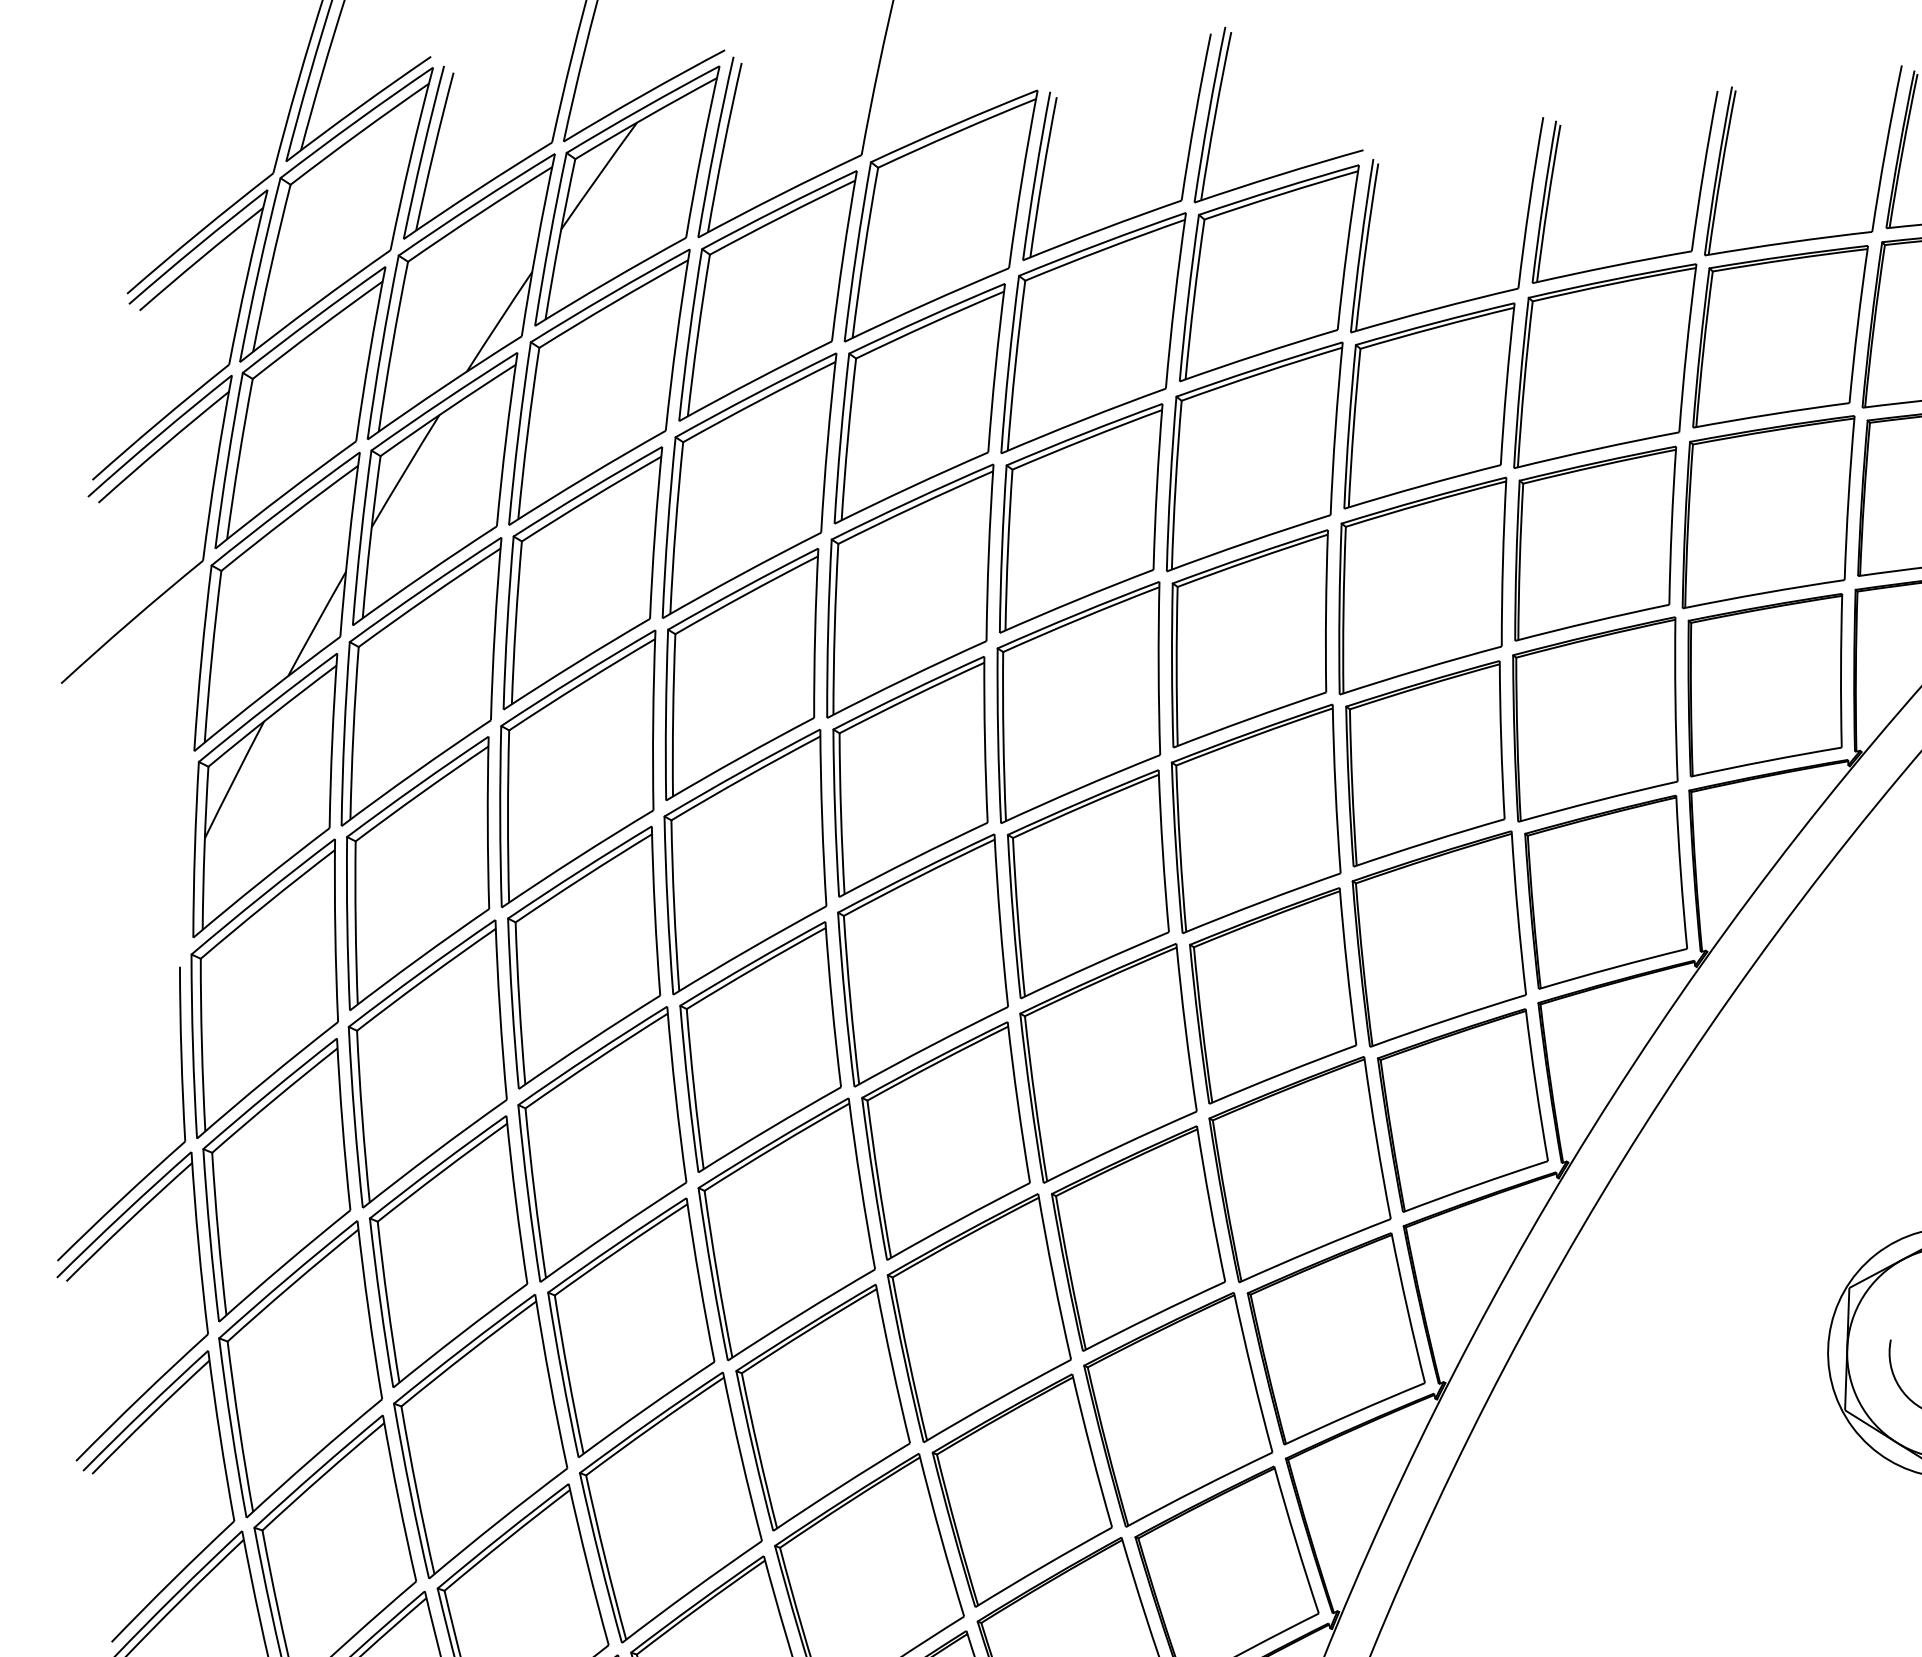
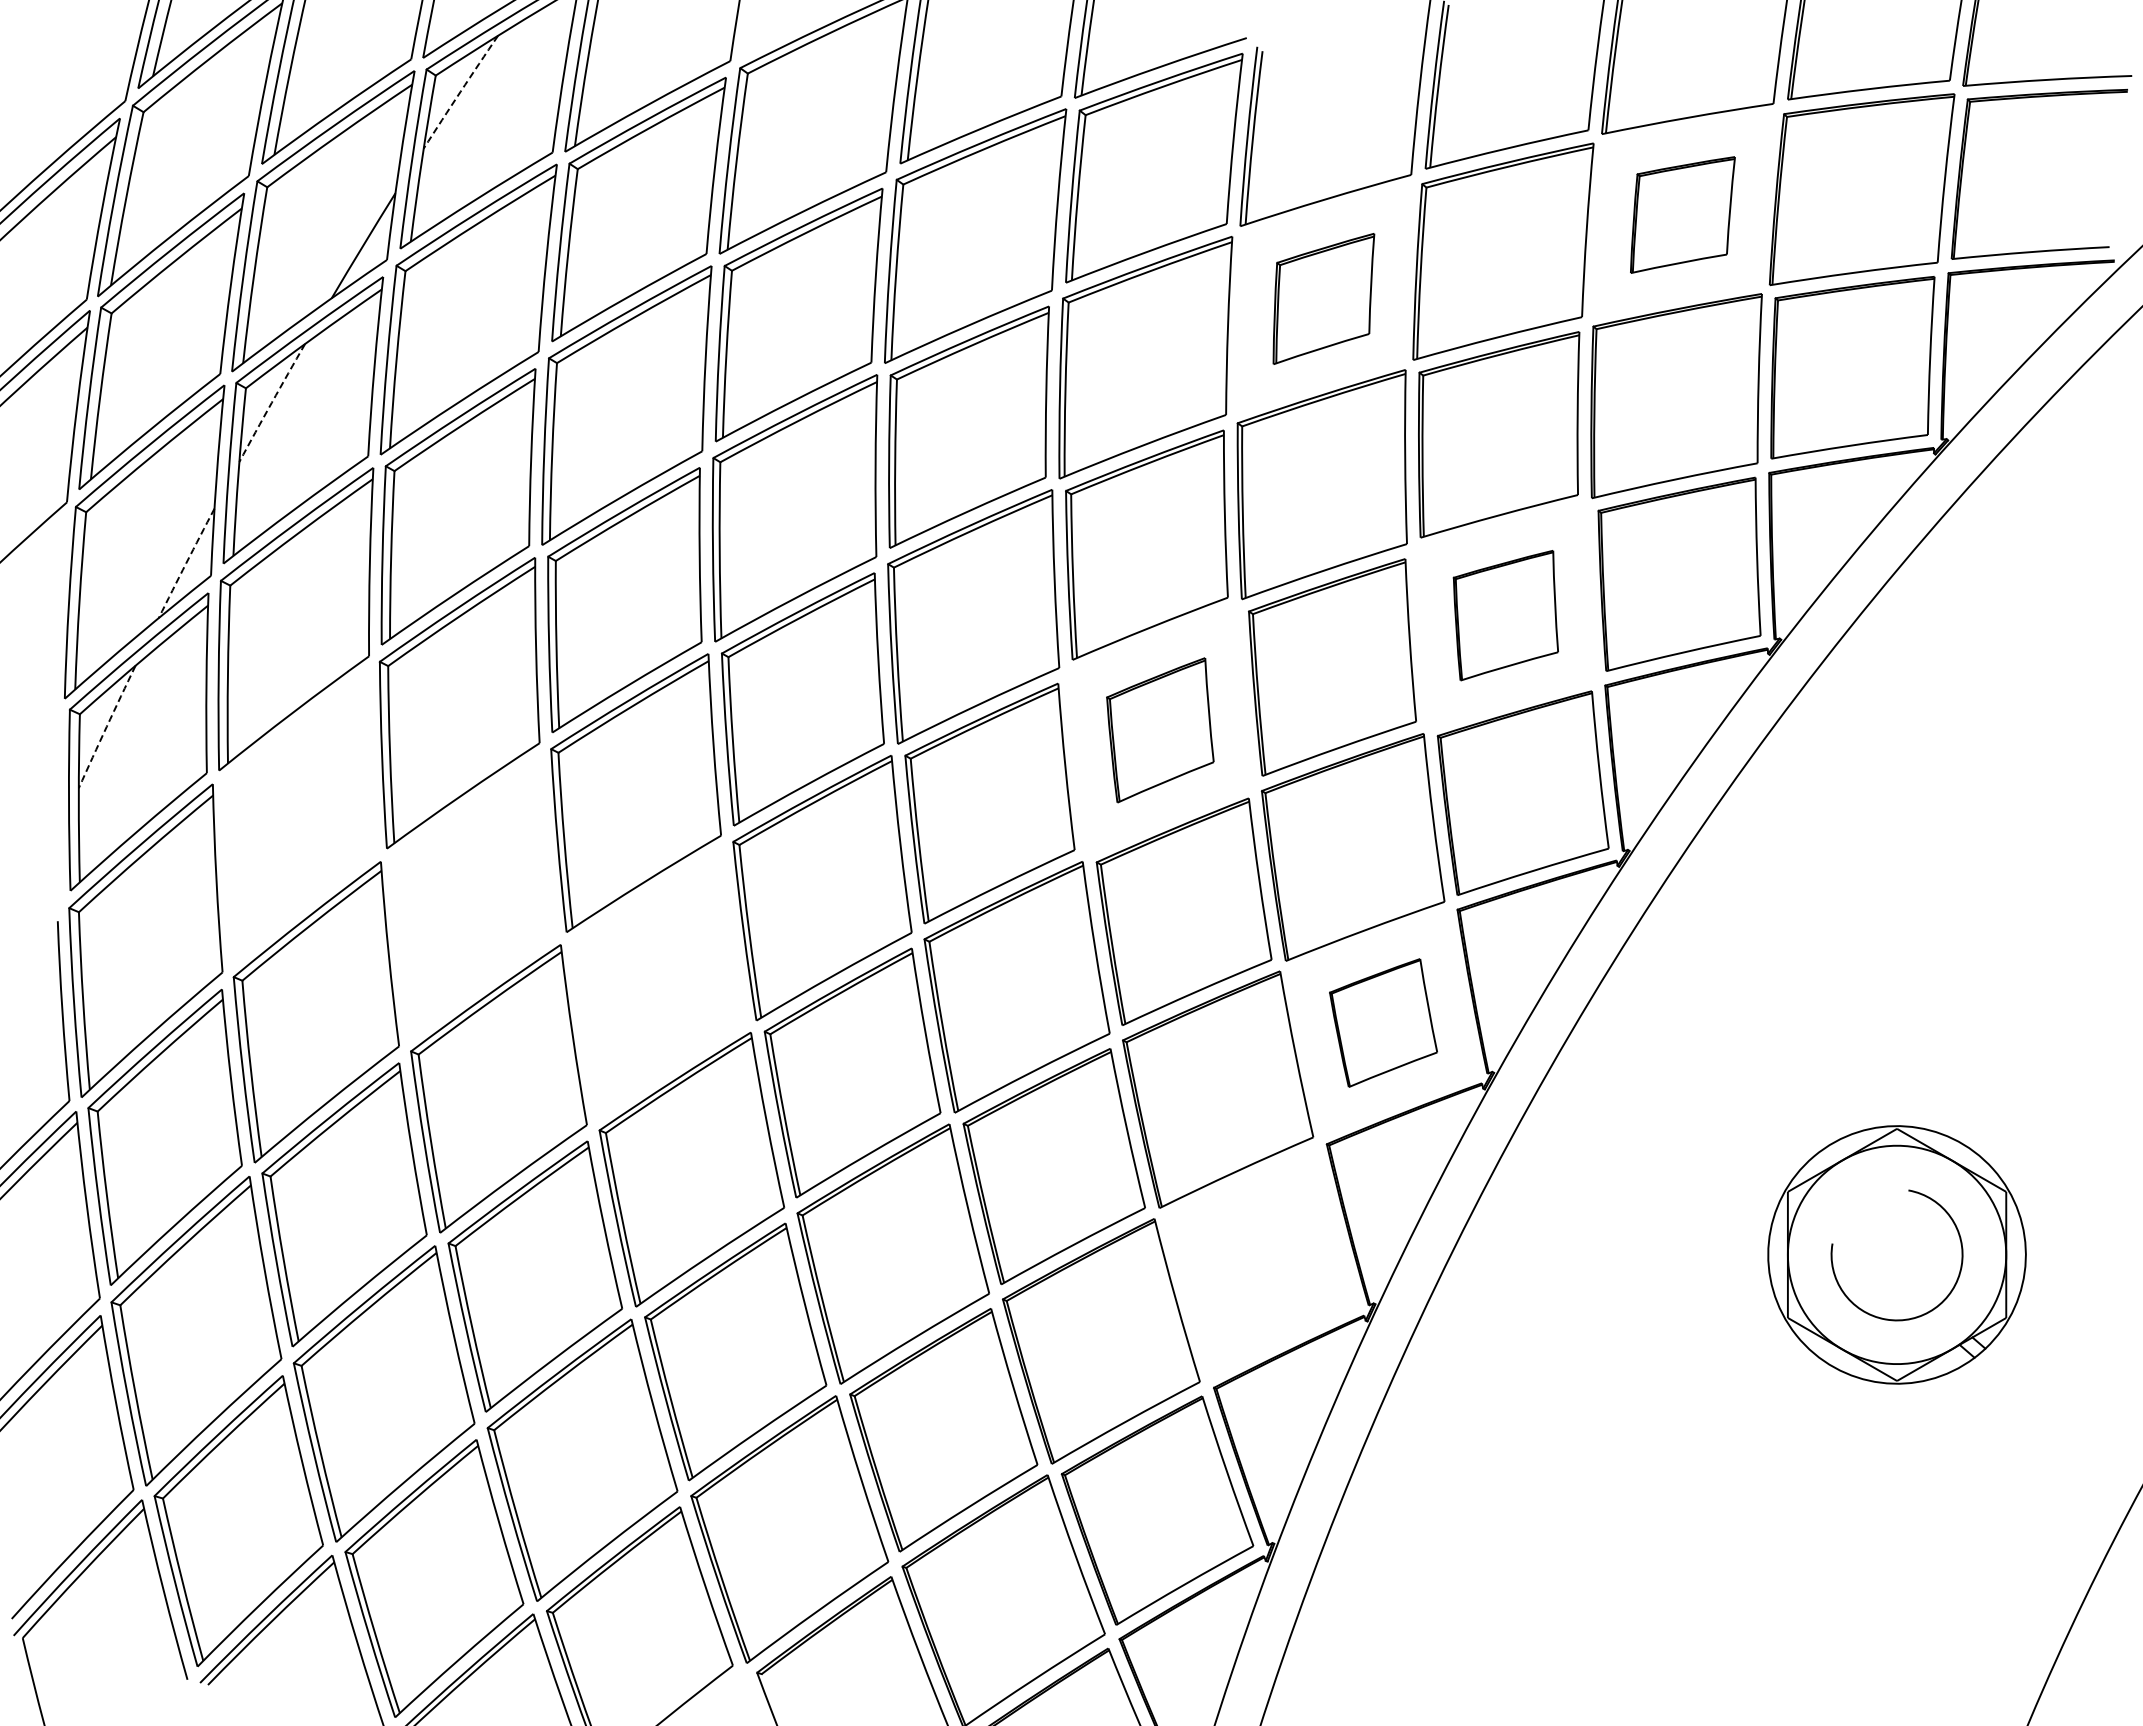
arc: (598, 175) -> (460, 91), solid -> dashed
part: (1780, 336) -> (1682, 214), size x0.6
part: (1429, 405) -> (1323, 298), size x0.6
arc: (404, 470) -> (271, 402), solid -> dashed
arc: (316, 624) -> (186, 563), solid -> dashed
part: (1594, 719) -> (1505, 615), size x0.6
arc: (233, 779) -> (106, 726), solid -> dashed
part: (1256, 819) -> (1160, 730), size x0.6
part: (418, 873) -> (299, 816), removed
part: (583, 957) -> (472, 897), removed
part: (760, 1046) -> (658, 982), removed
part: (1462, 1109) -> (1383, 1022), size x0.6
part: (1336, 1338) -> (1261, 1262), removed

